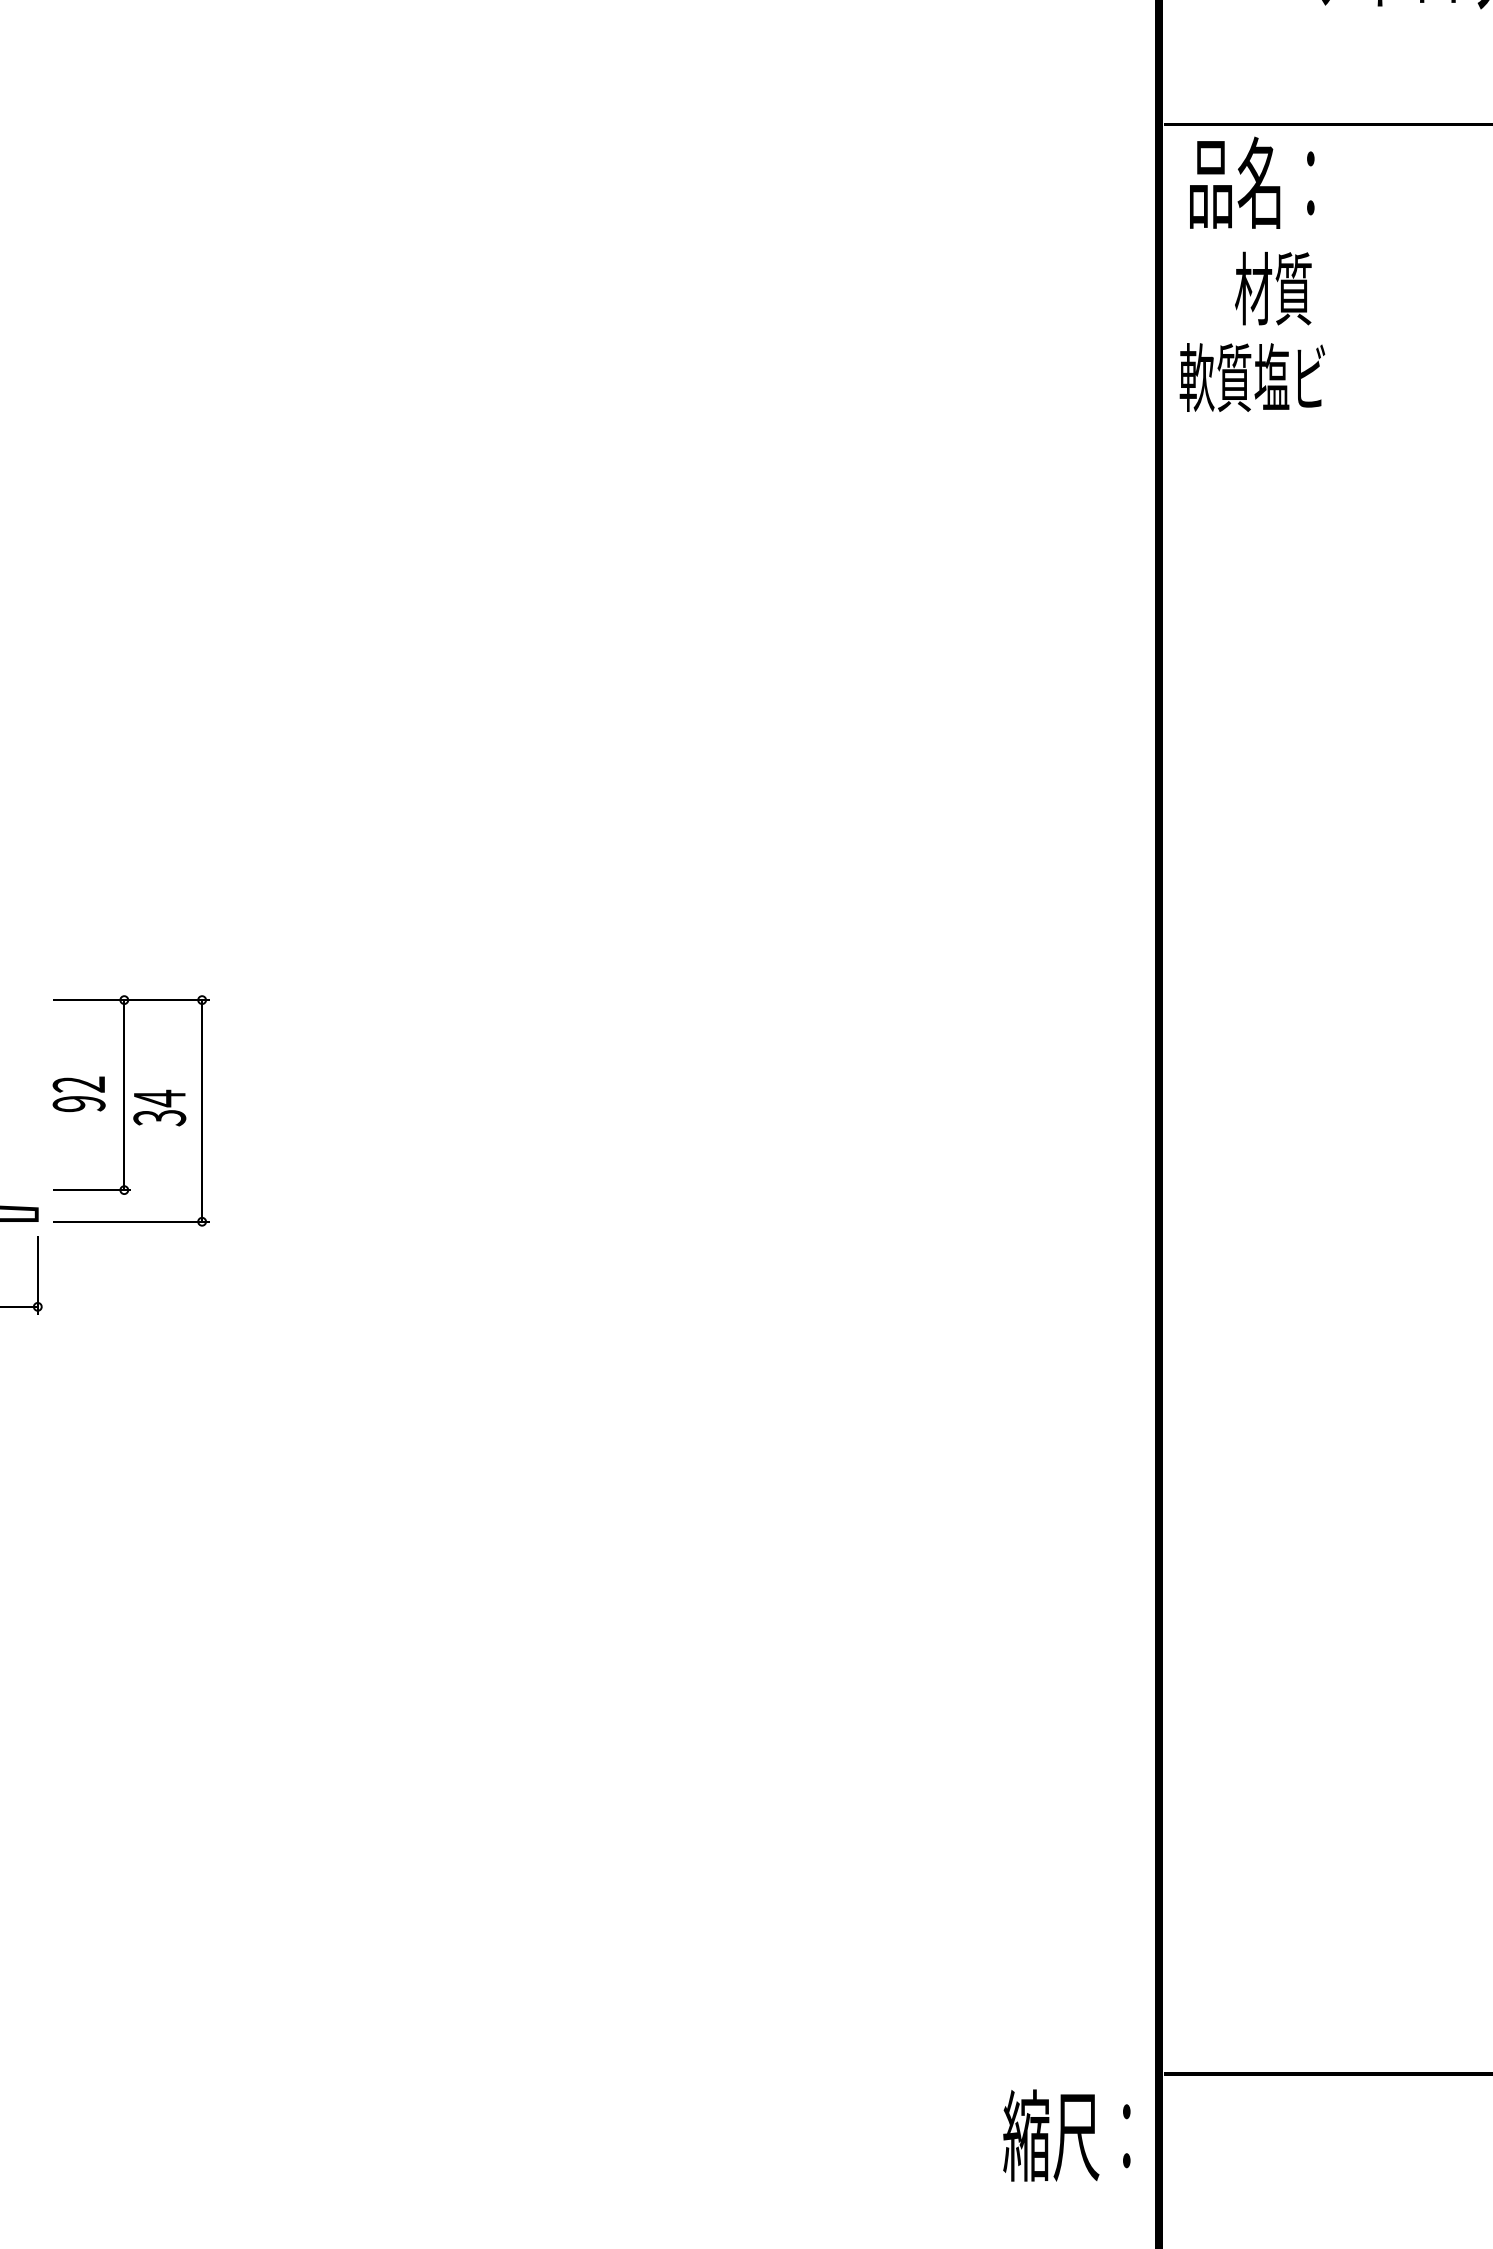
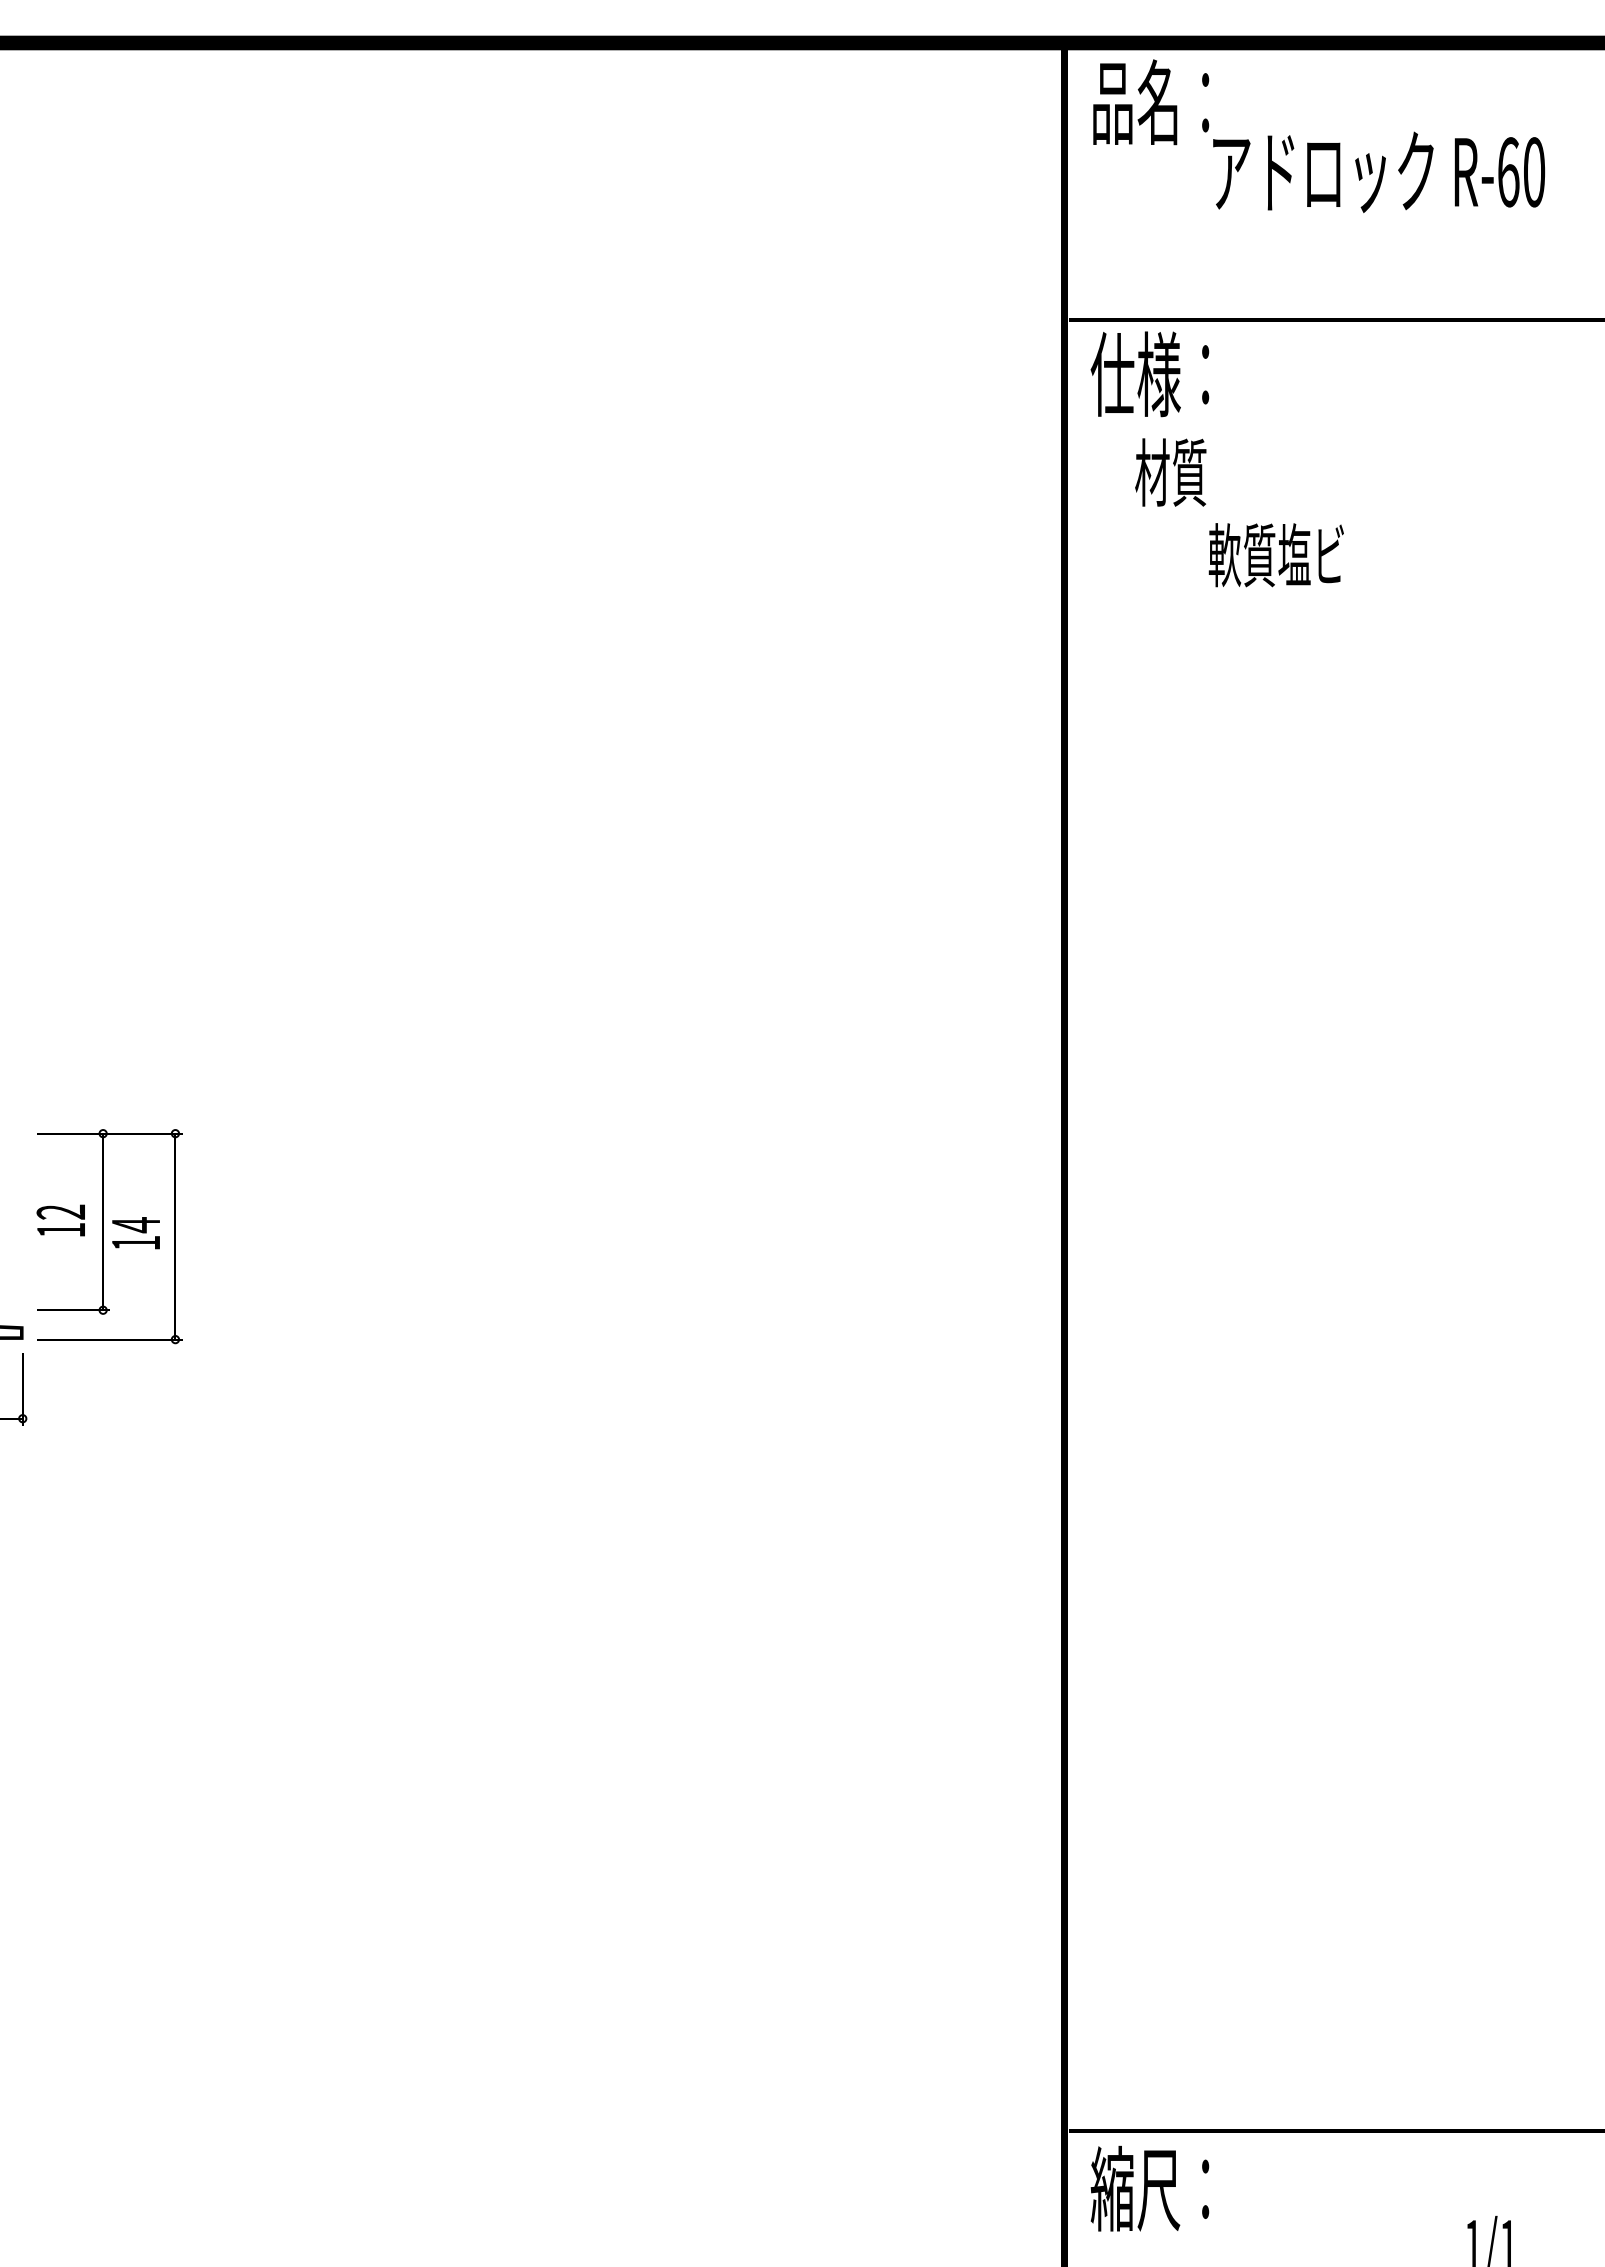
text: (1235, 183) -> (1135, 374), 品名： -> 仕様：
text: (1251, 377) -> (1275, 555), moved
text: (78, 1104) -> (60, 1230), 92 -> 12
text: (159, 1117) -> (135, 1242), 34 -> 14
text: (1066, 2135) -> (1149, 2188), moved

